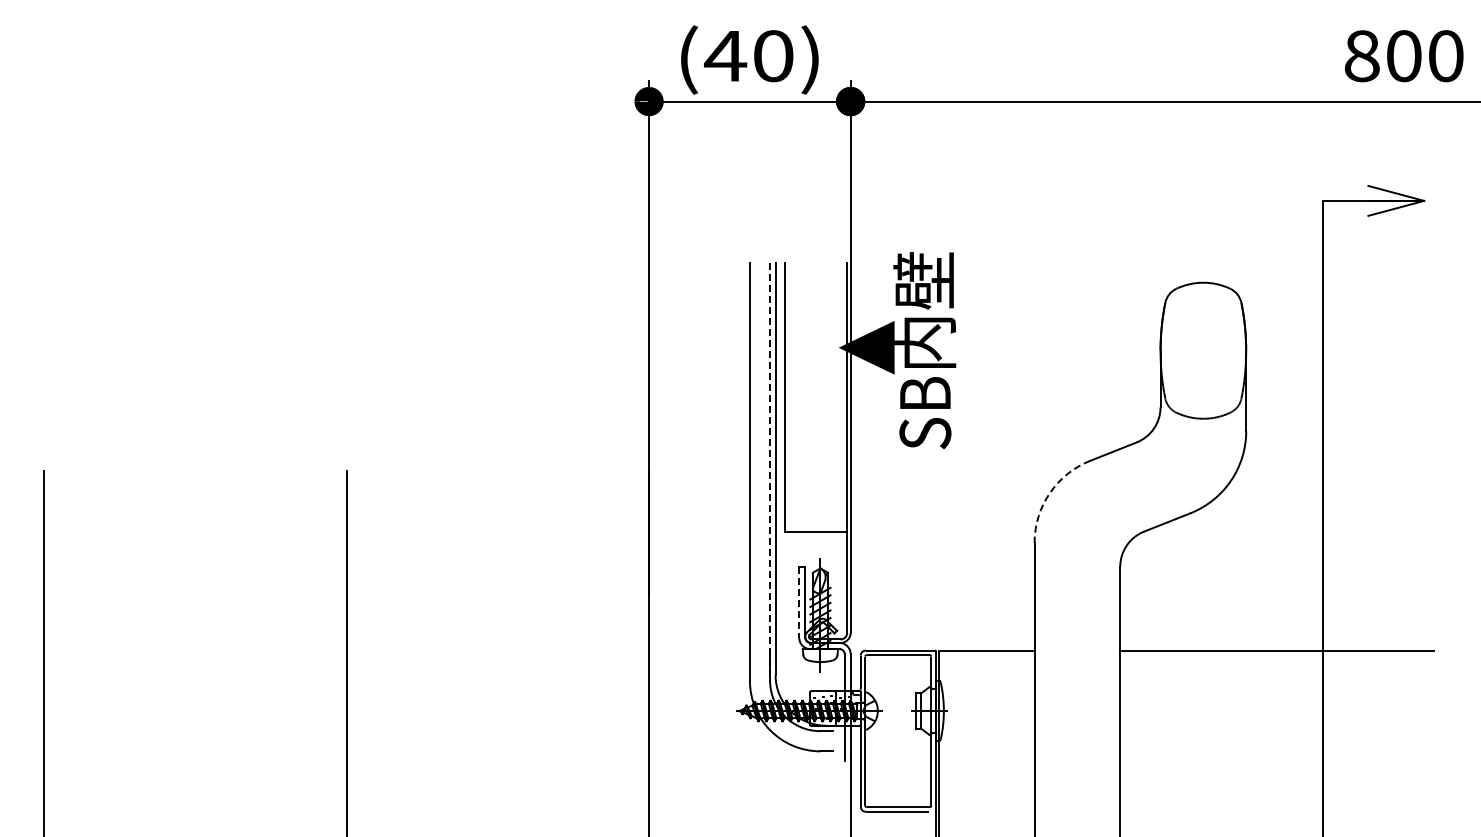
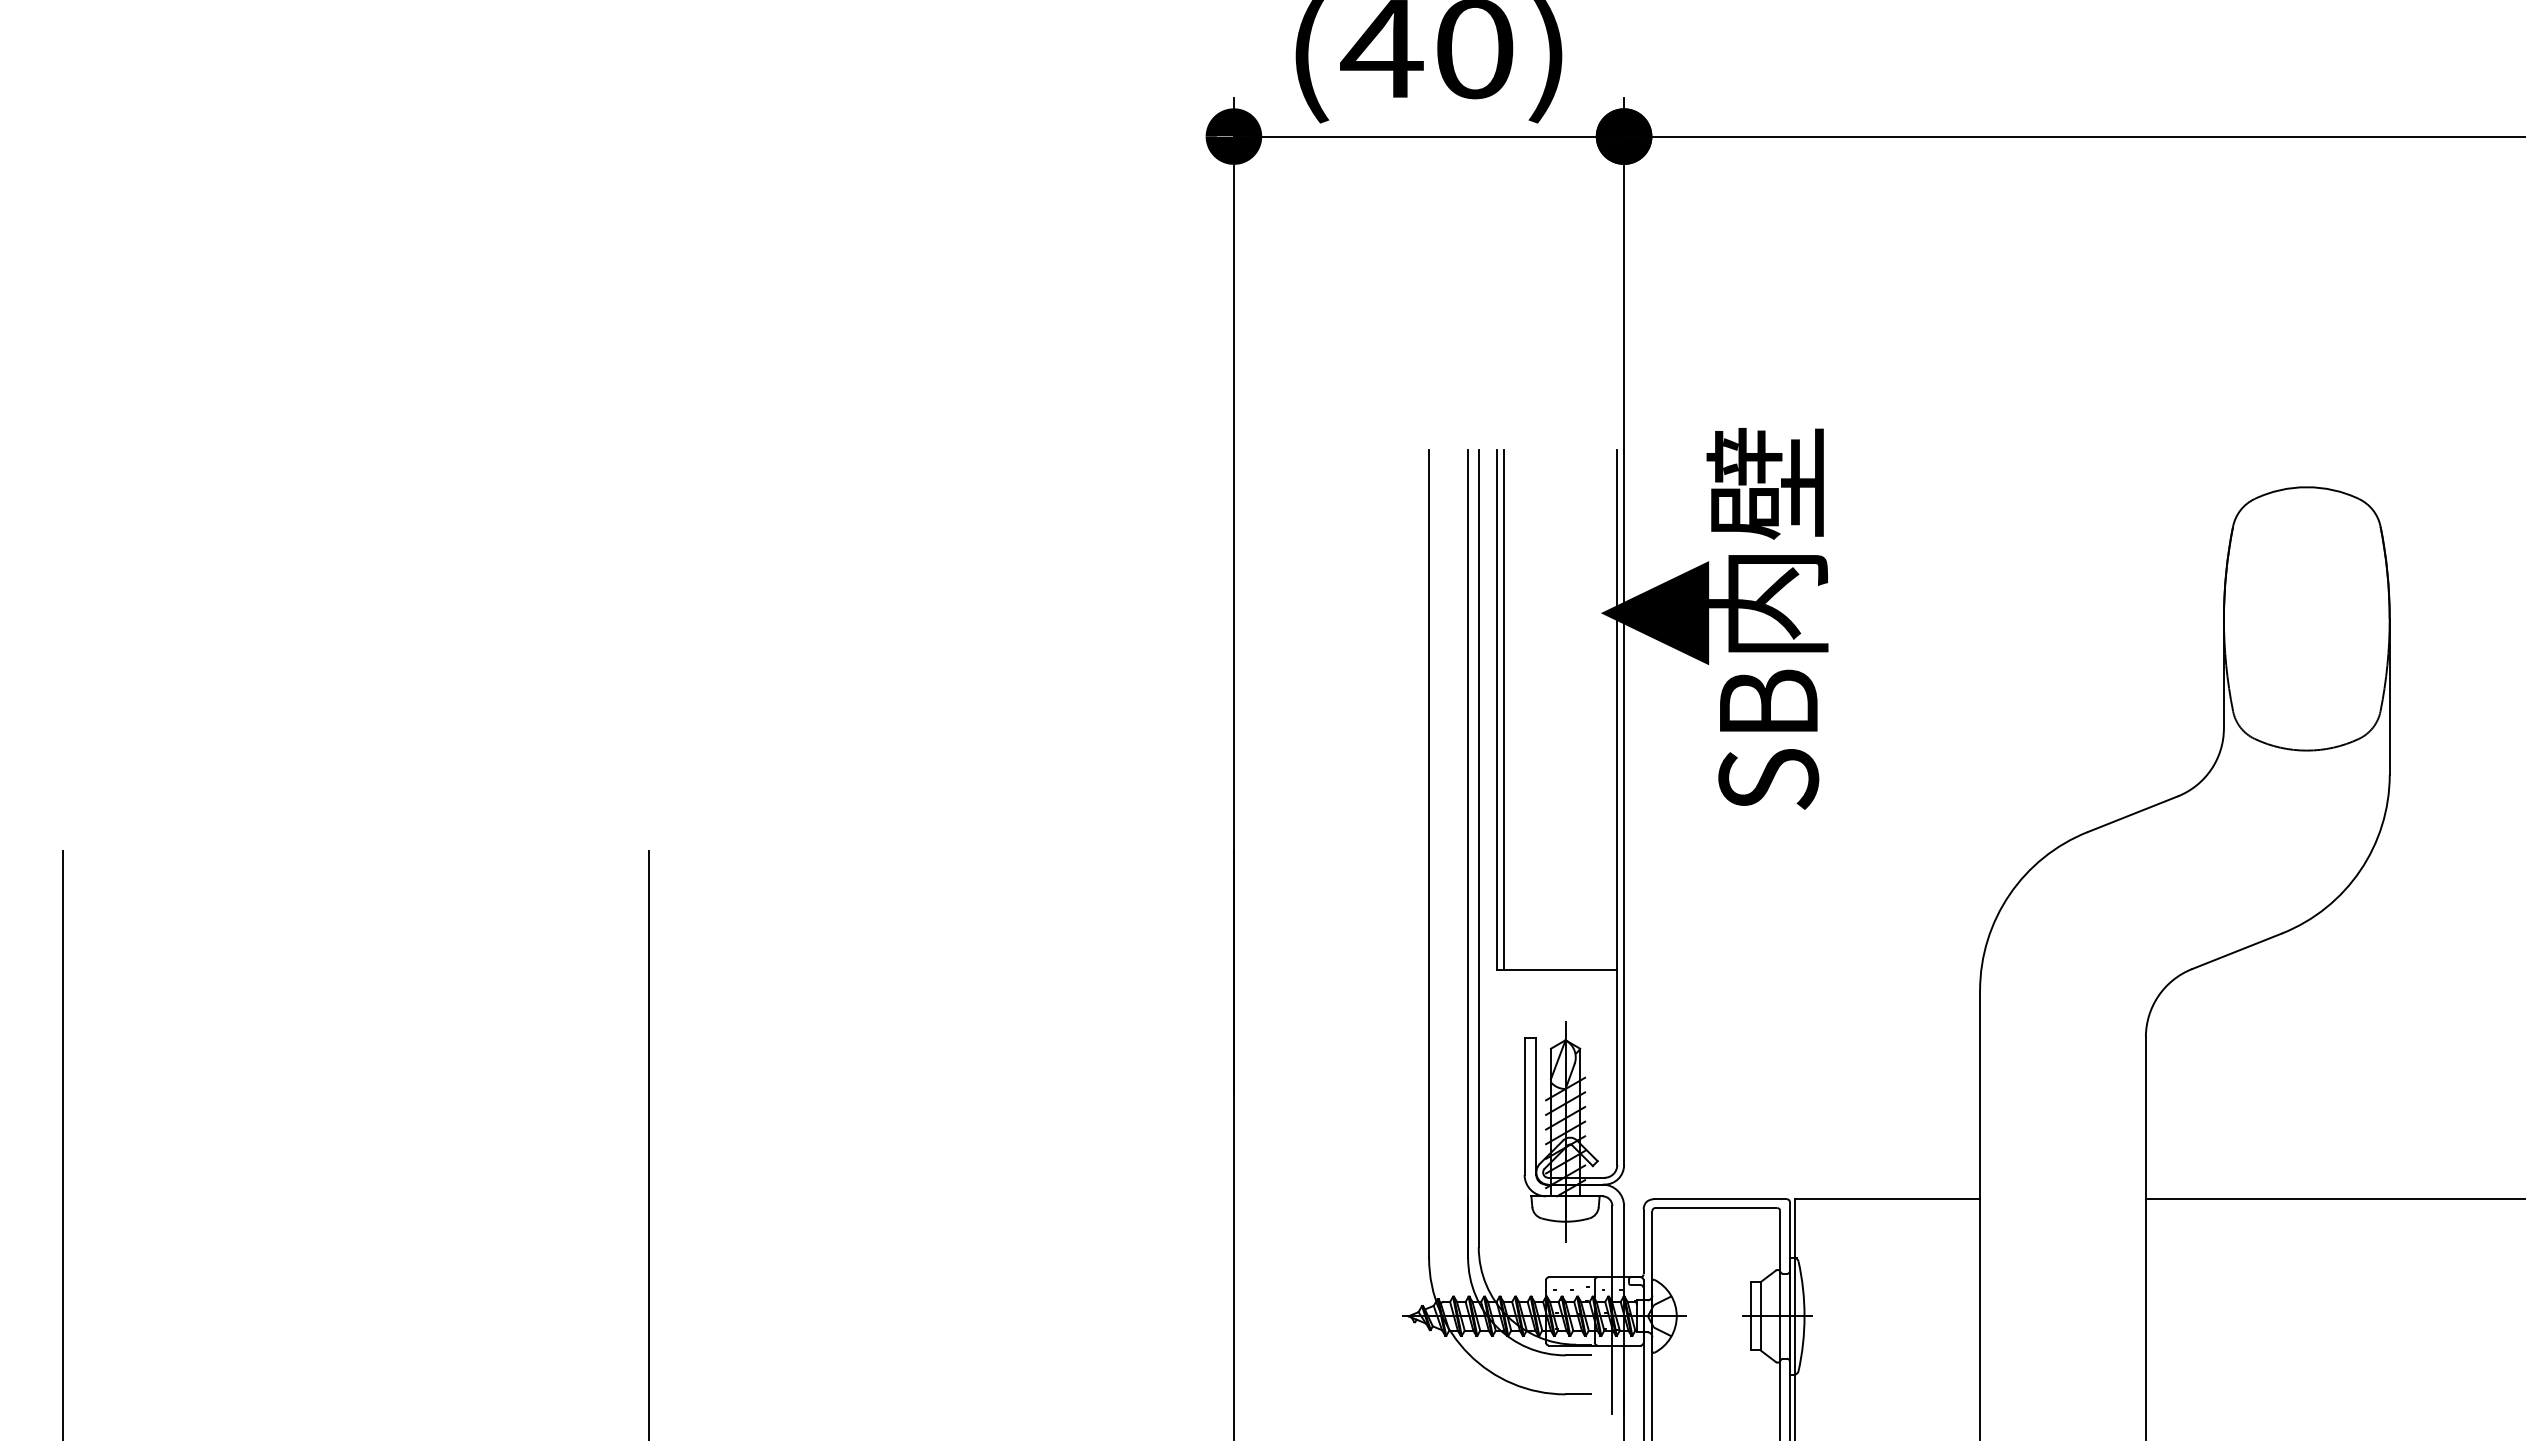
line: (788, 397) -> (1503, 709), added
line: (770, 472) -> (1468, 854), dashed -> solid
arc: (1049, 493) -> (2008, 895), dashed -> solid
line: (799, 603) -> (1525, 1108), dashed -> solid

